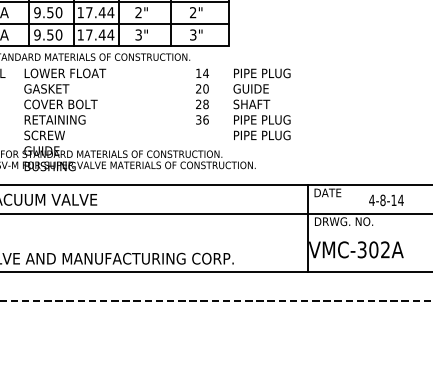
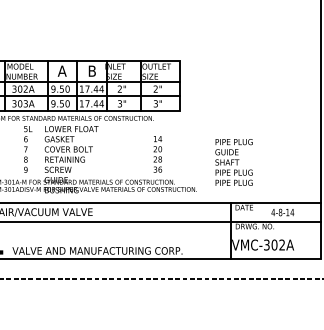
text: (201, 96) -> (157, 154), moved
text: (261, 104) -> (233, 162), moved

